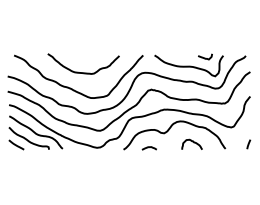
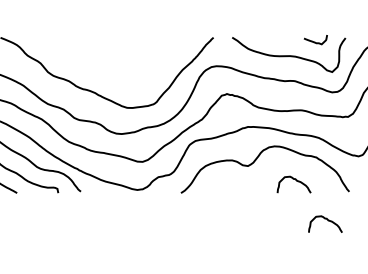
curve: (83, 72) -> (114, 65), removed
curve: (148, 148) -> (222, 191), removed
curve: (211, 166) -> (326, 220), added

